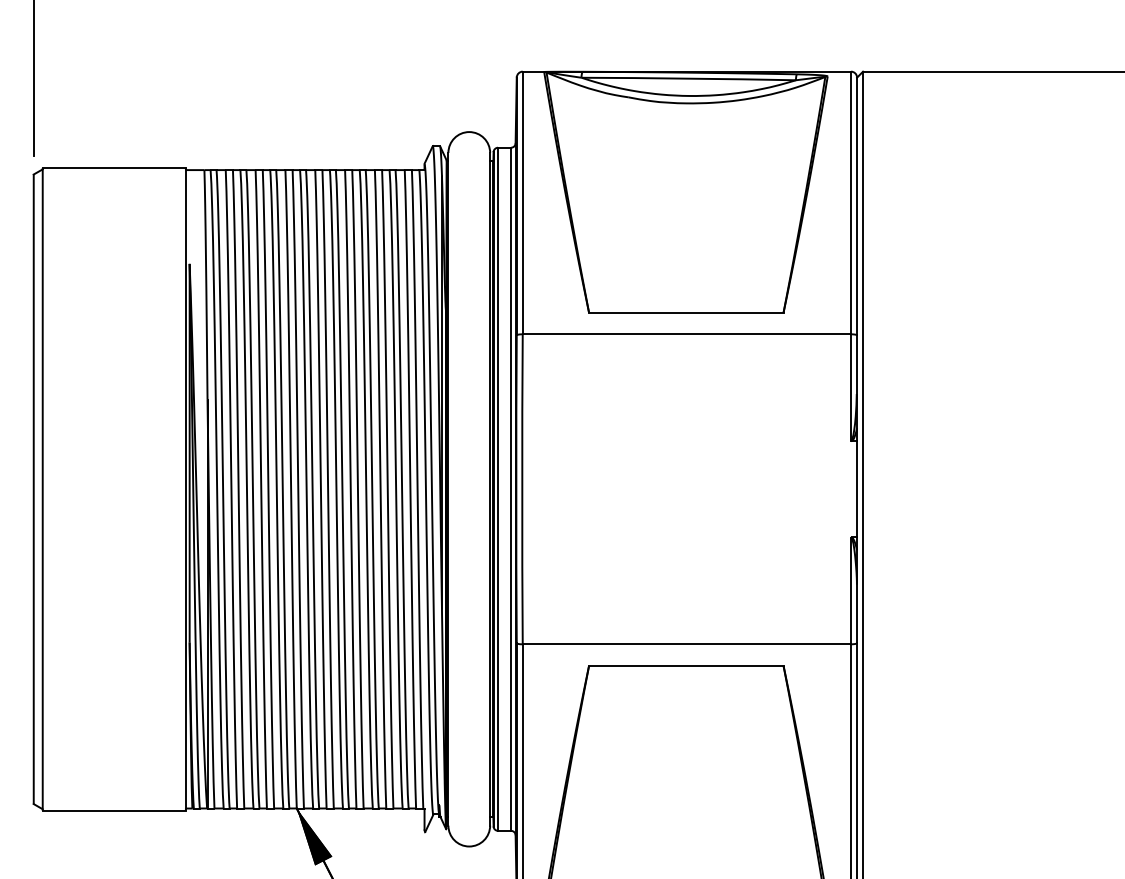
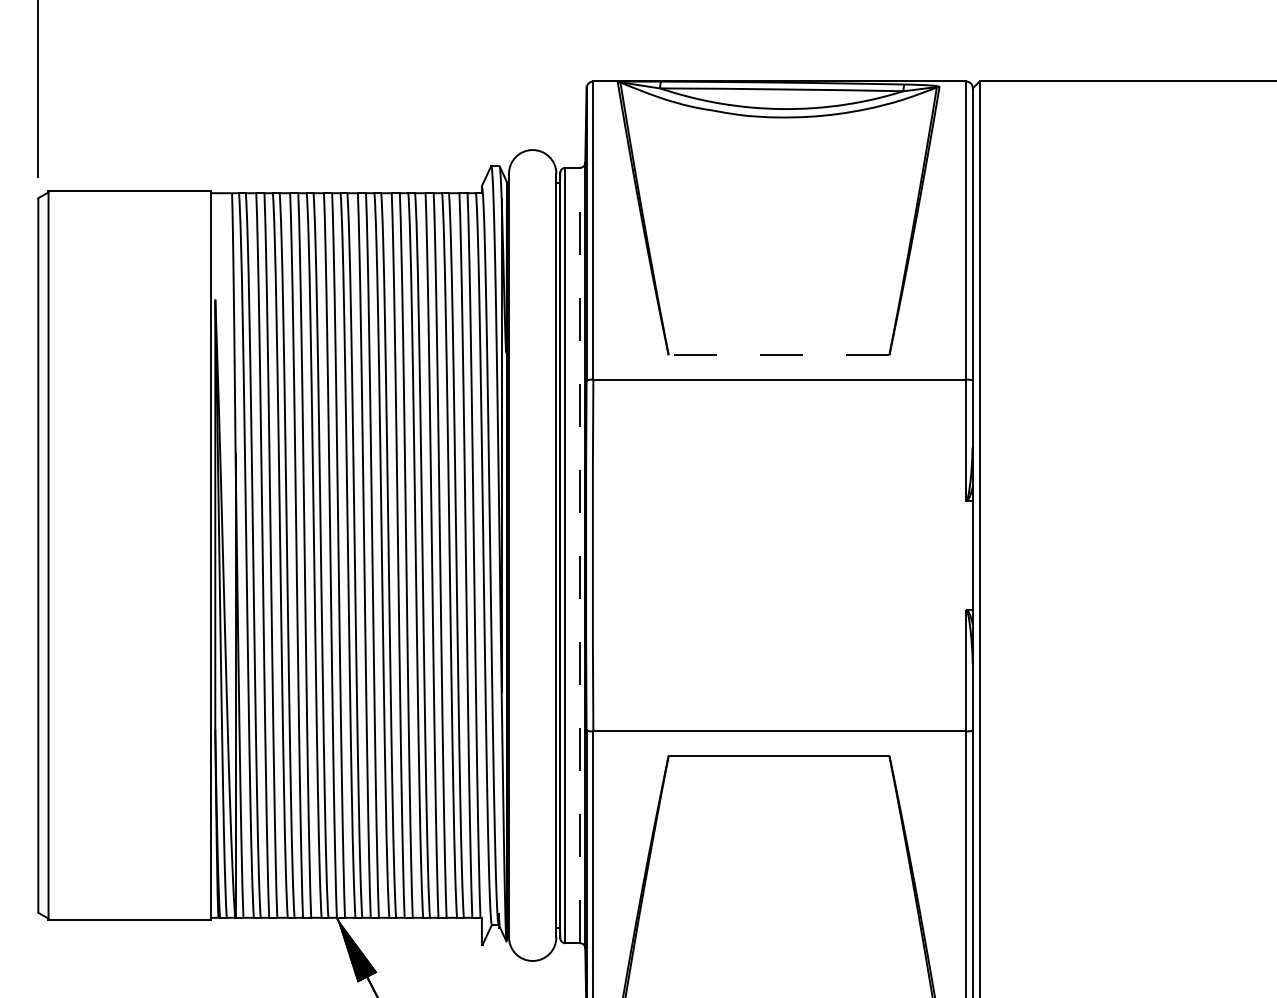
line: (685, 313) -> (778, 355), solid -> dashed
line: (511, 489) -> (580, 555), solid -> dashed

